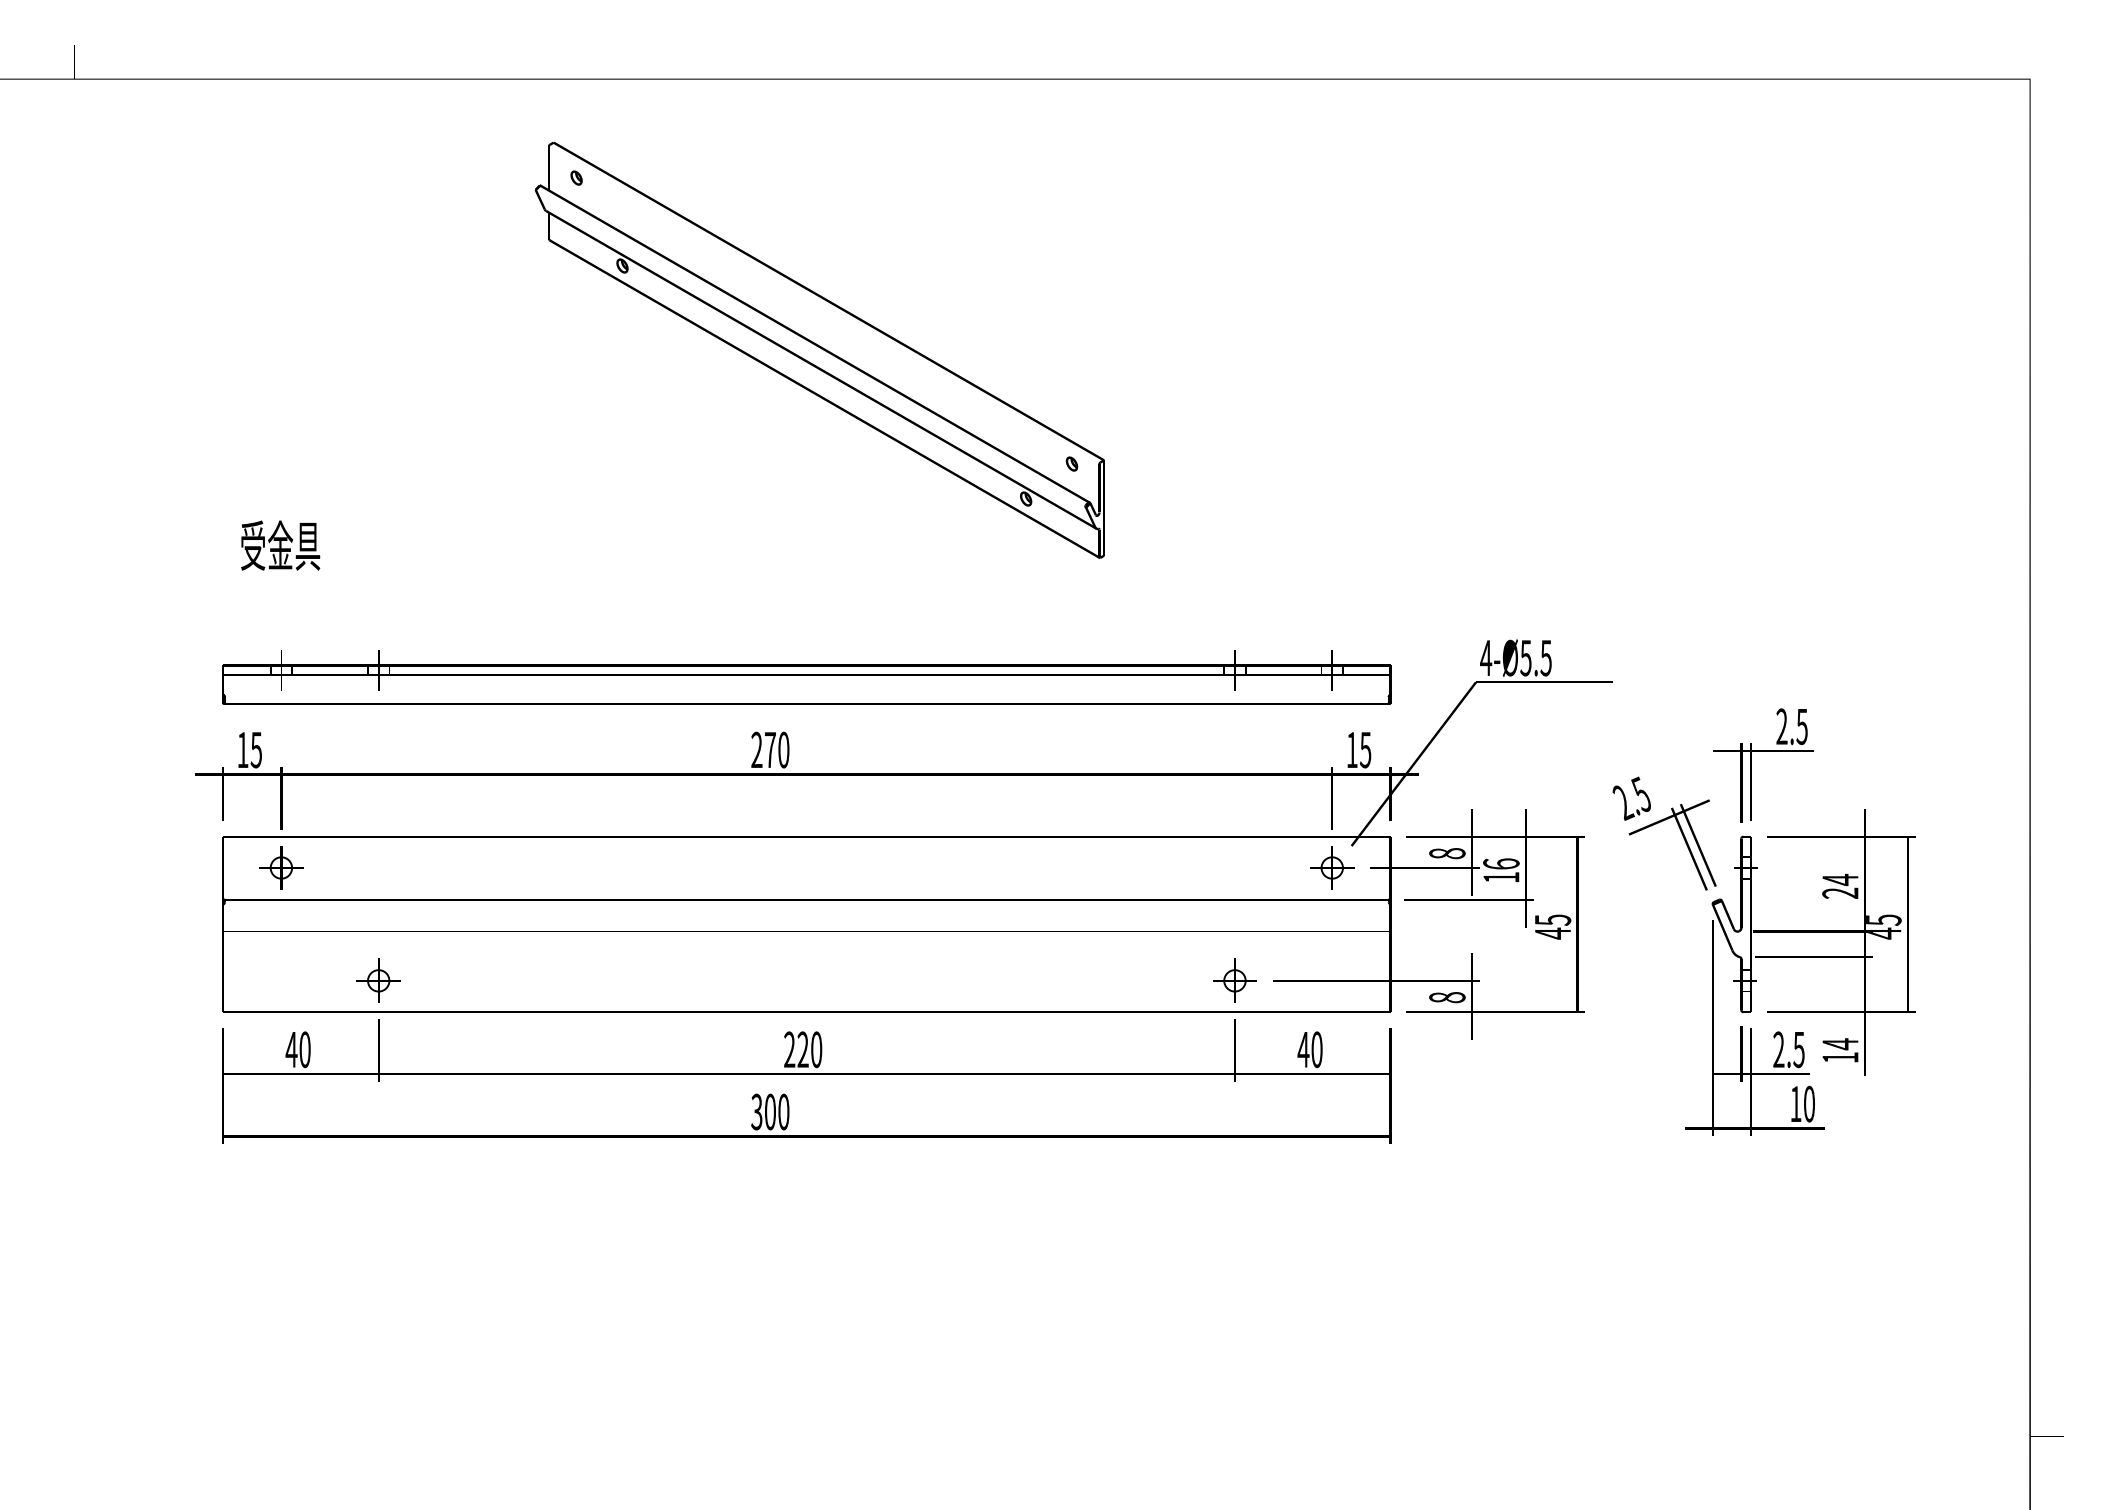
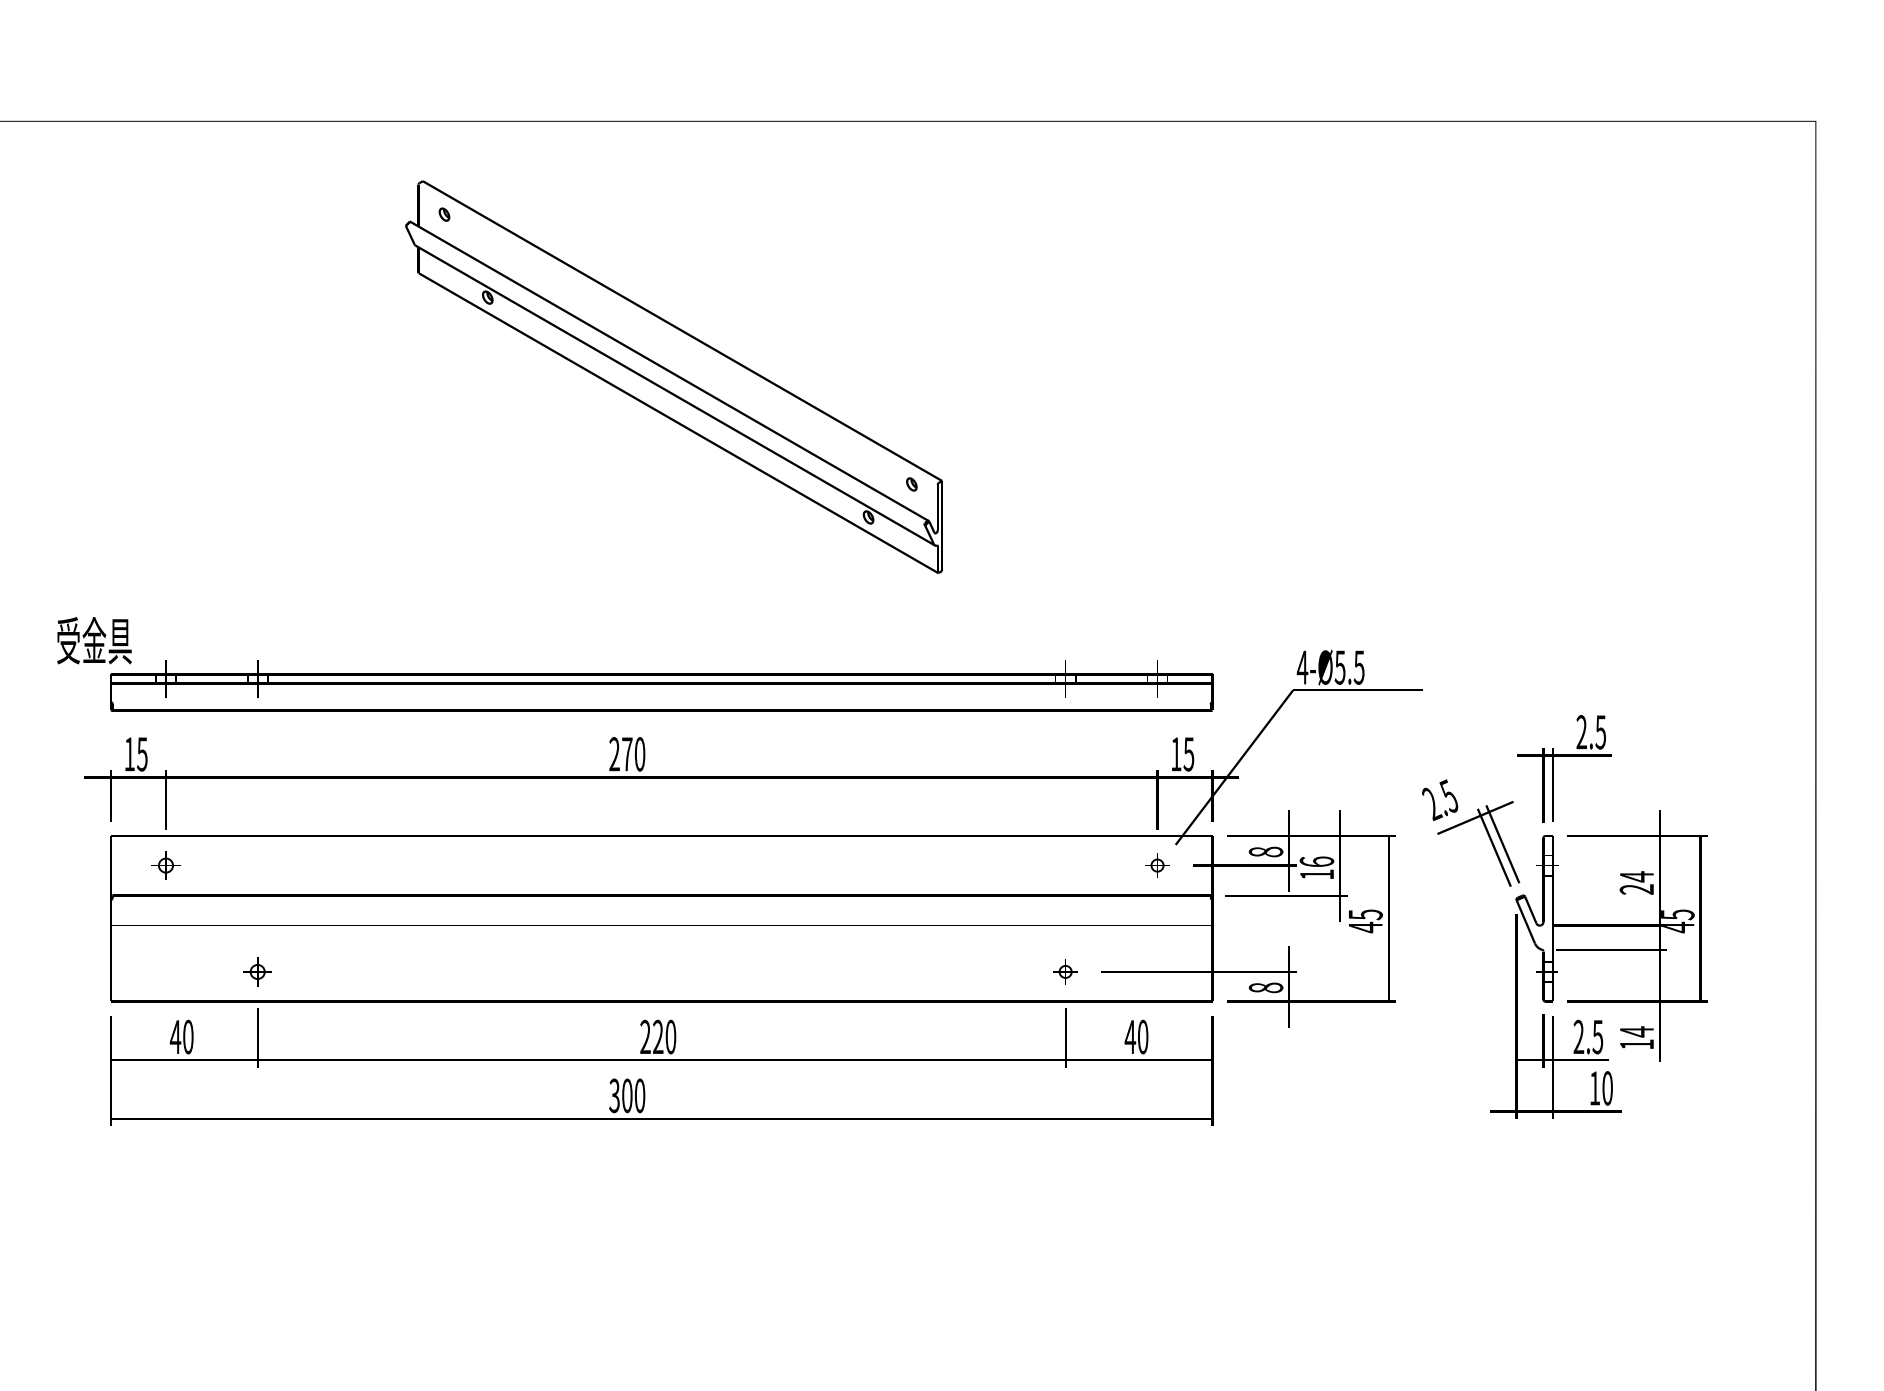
text: (280, 545) -> (94, 640), moved
part: (281, 867) -> (166, 865), size x0.7
part: (1332, 867) -> (1157, 865), size x0.6
part: (378, 980) -> (257, 971), size x0.7
part: (1234, 980) -> (1065, 971), size x0.6

